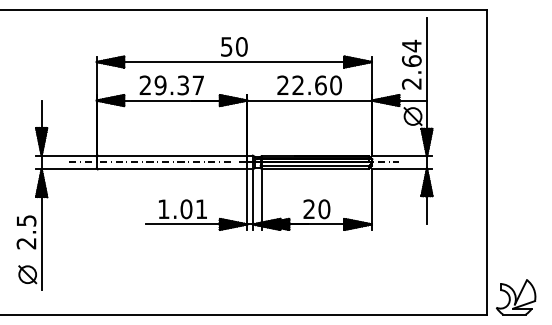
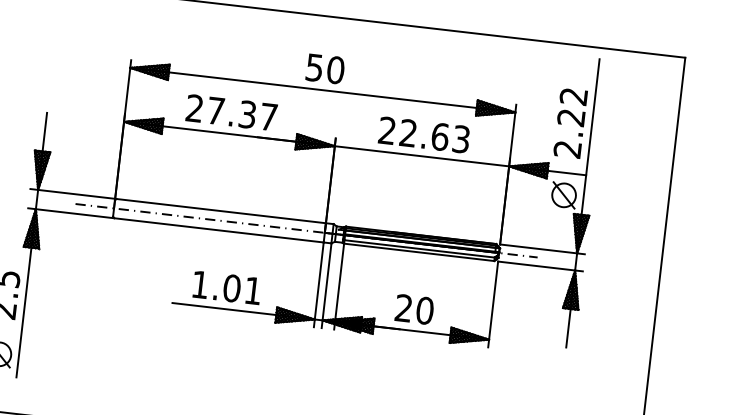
text: (411, 52) -> (572, 105), 2.64 -> 2.22
text: (160, 85) -> (215, 111), 29.37 -> 27.37
text: (335, 85) -> (460, 139), 22.60 -> 22.63

